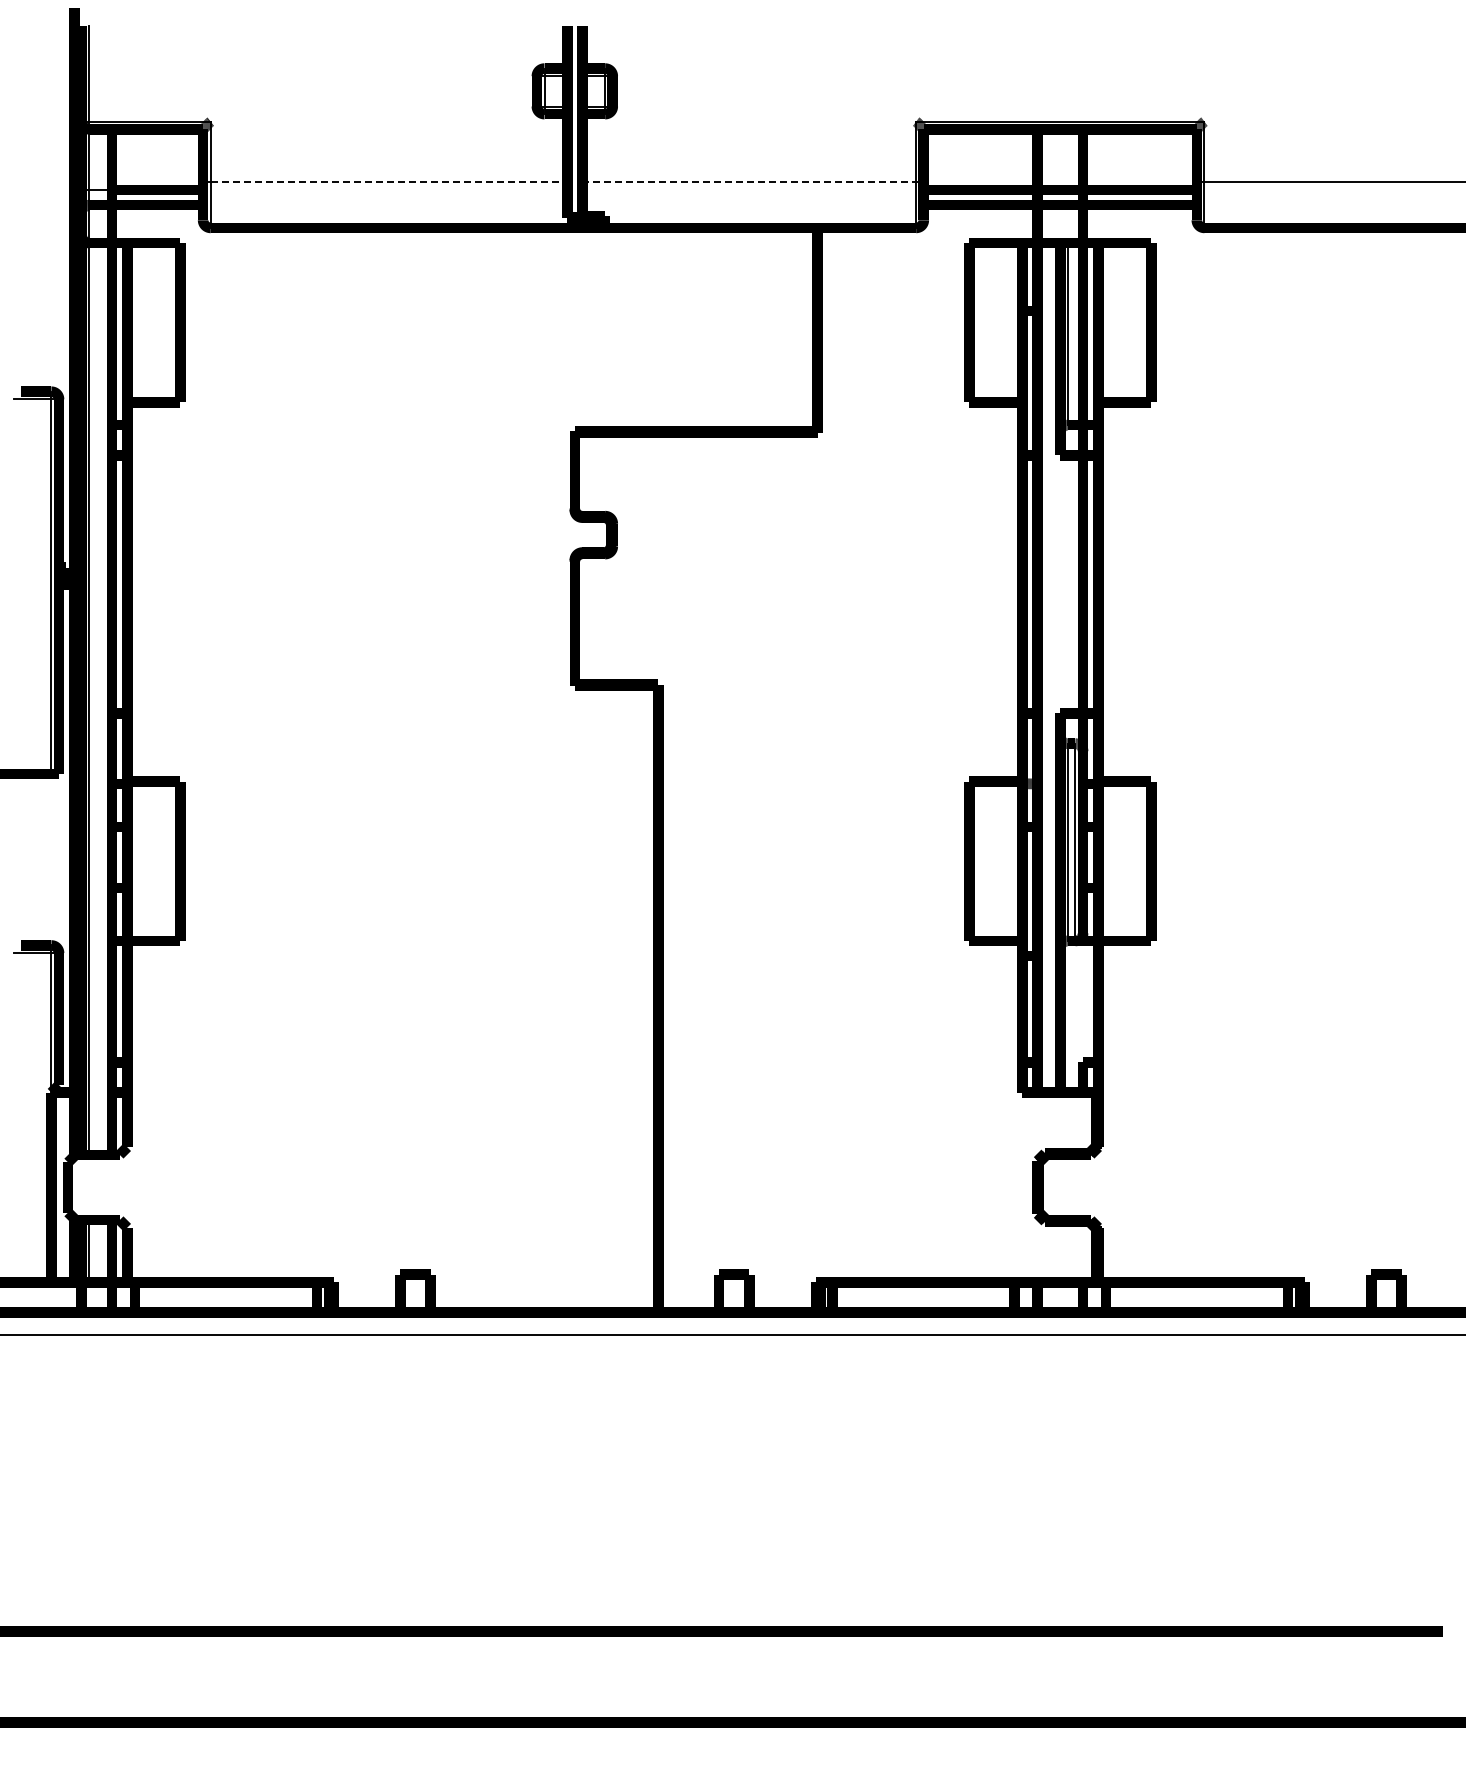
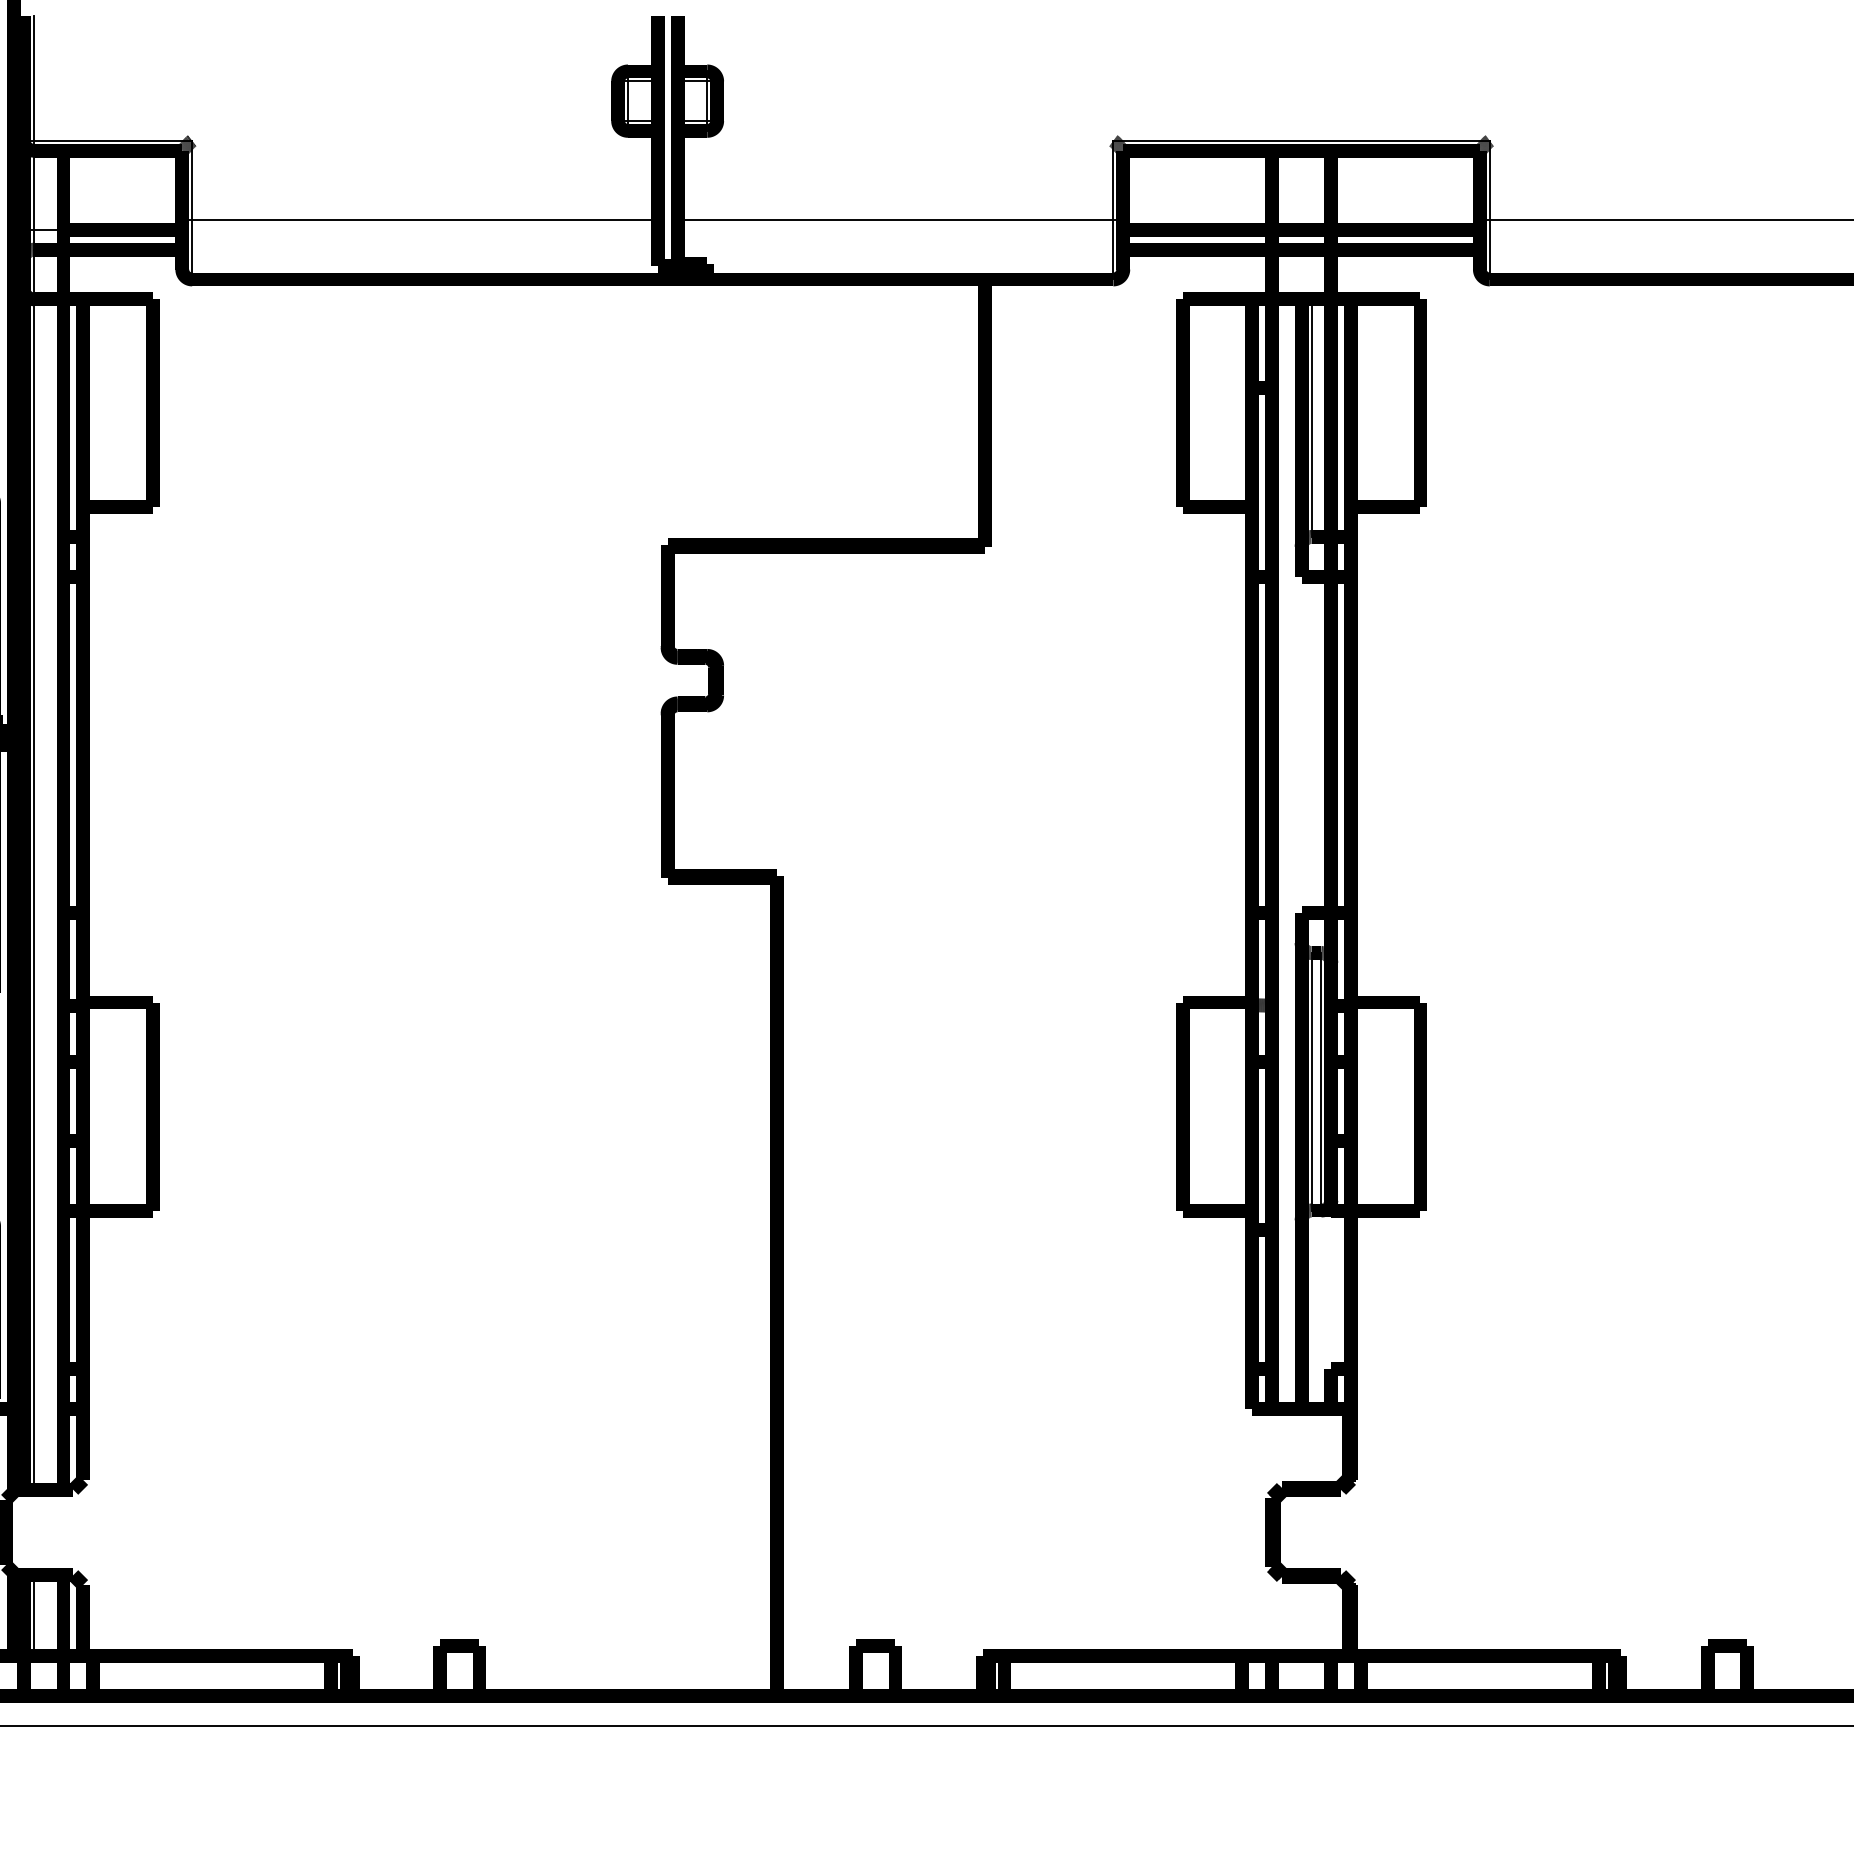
line: (389, 182) -> (425, 220), dashed -> solid
line: (749, 182) -> (895, 220), dashed -> solid

